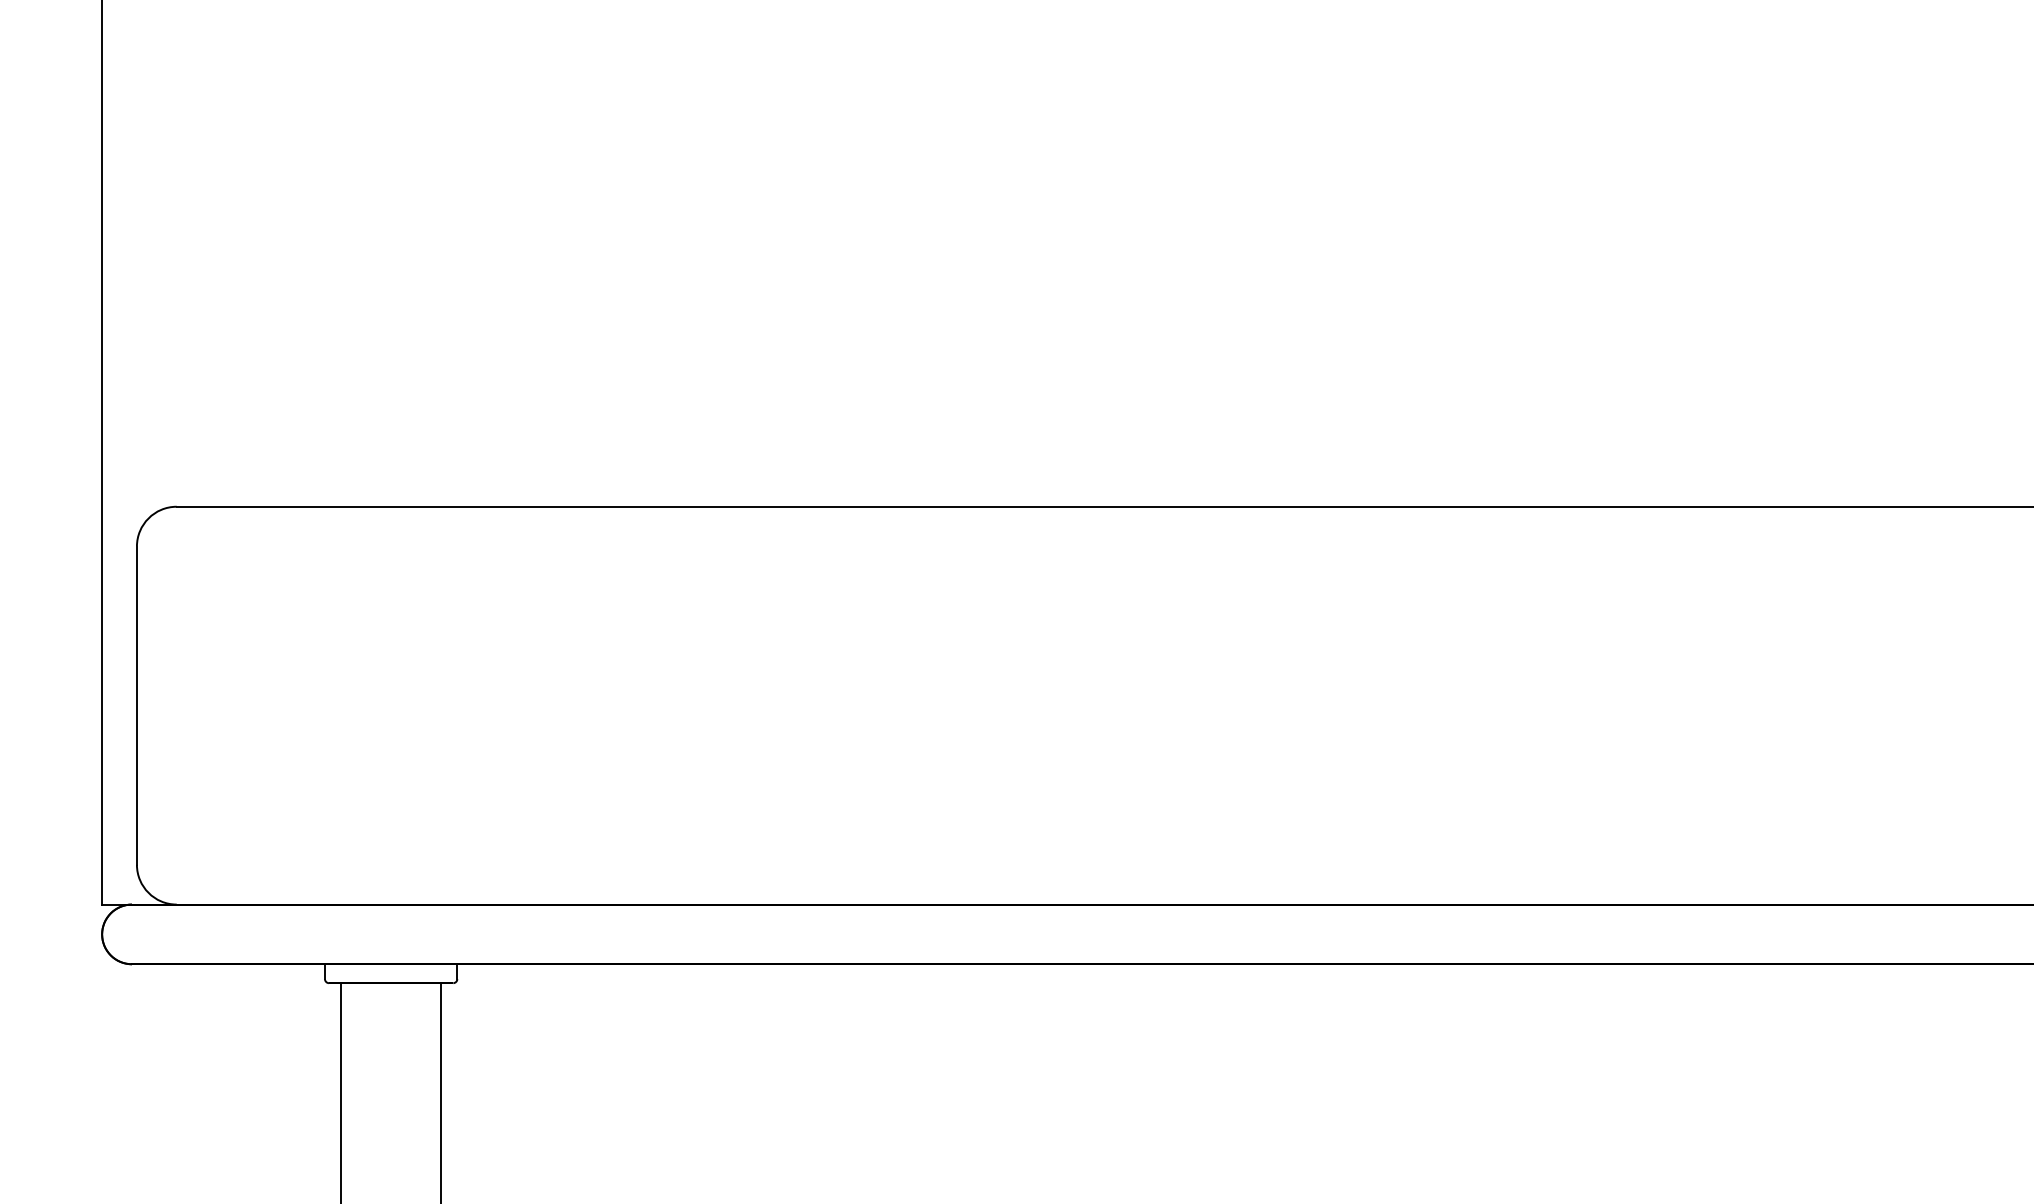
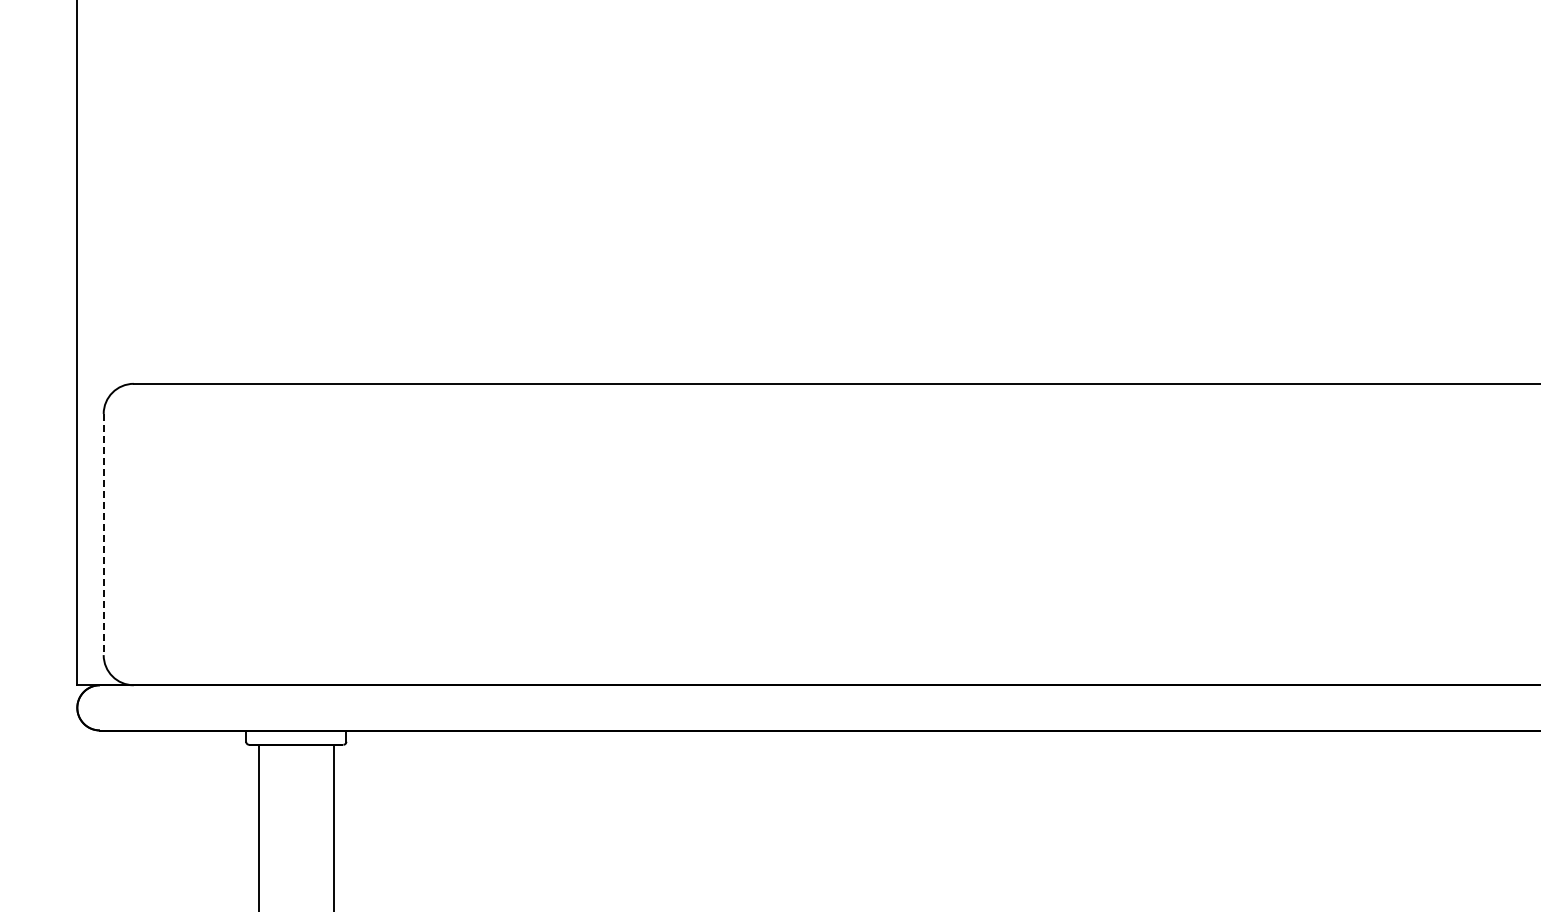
line: (136, 705) -> (103, 534), solid -> dashed

